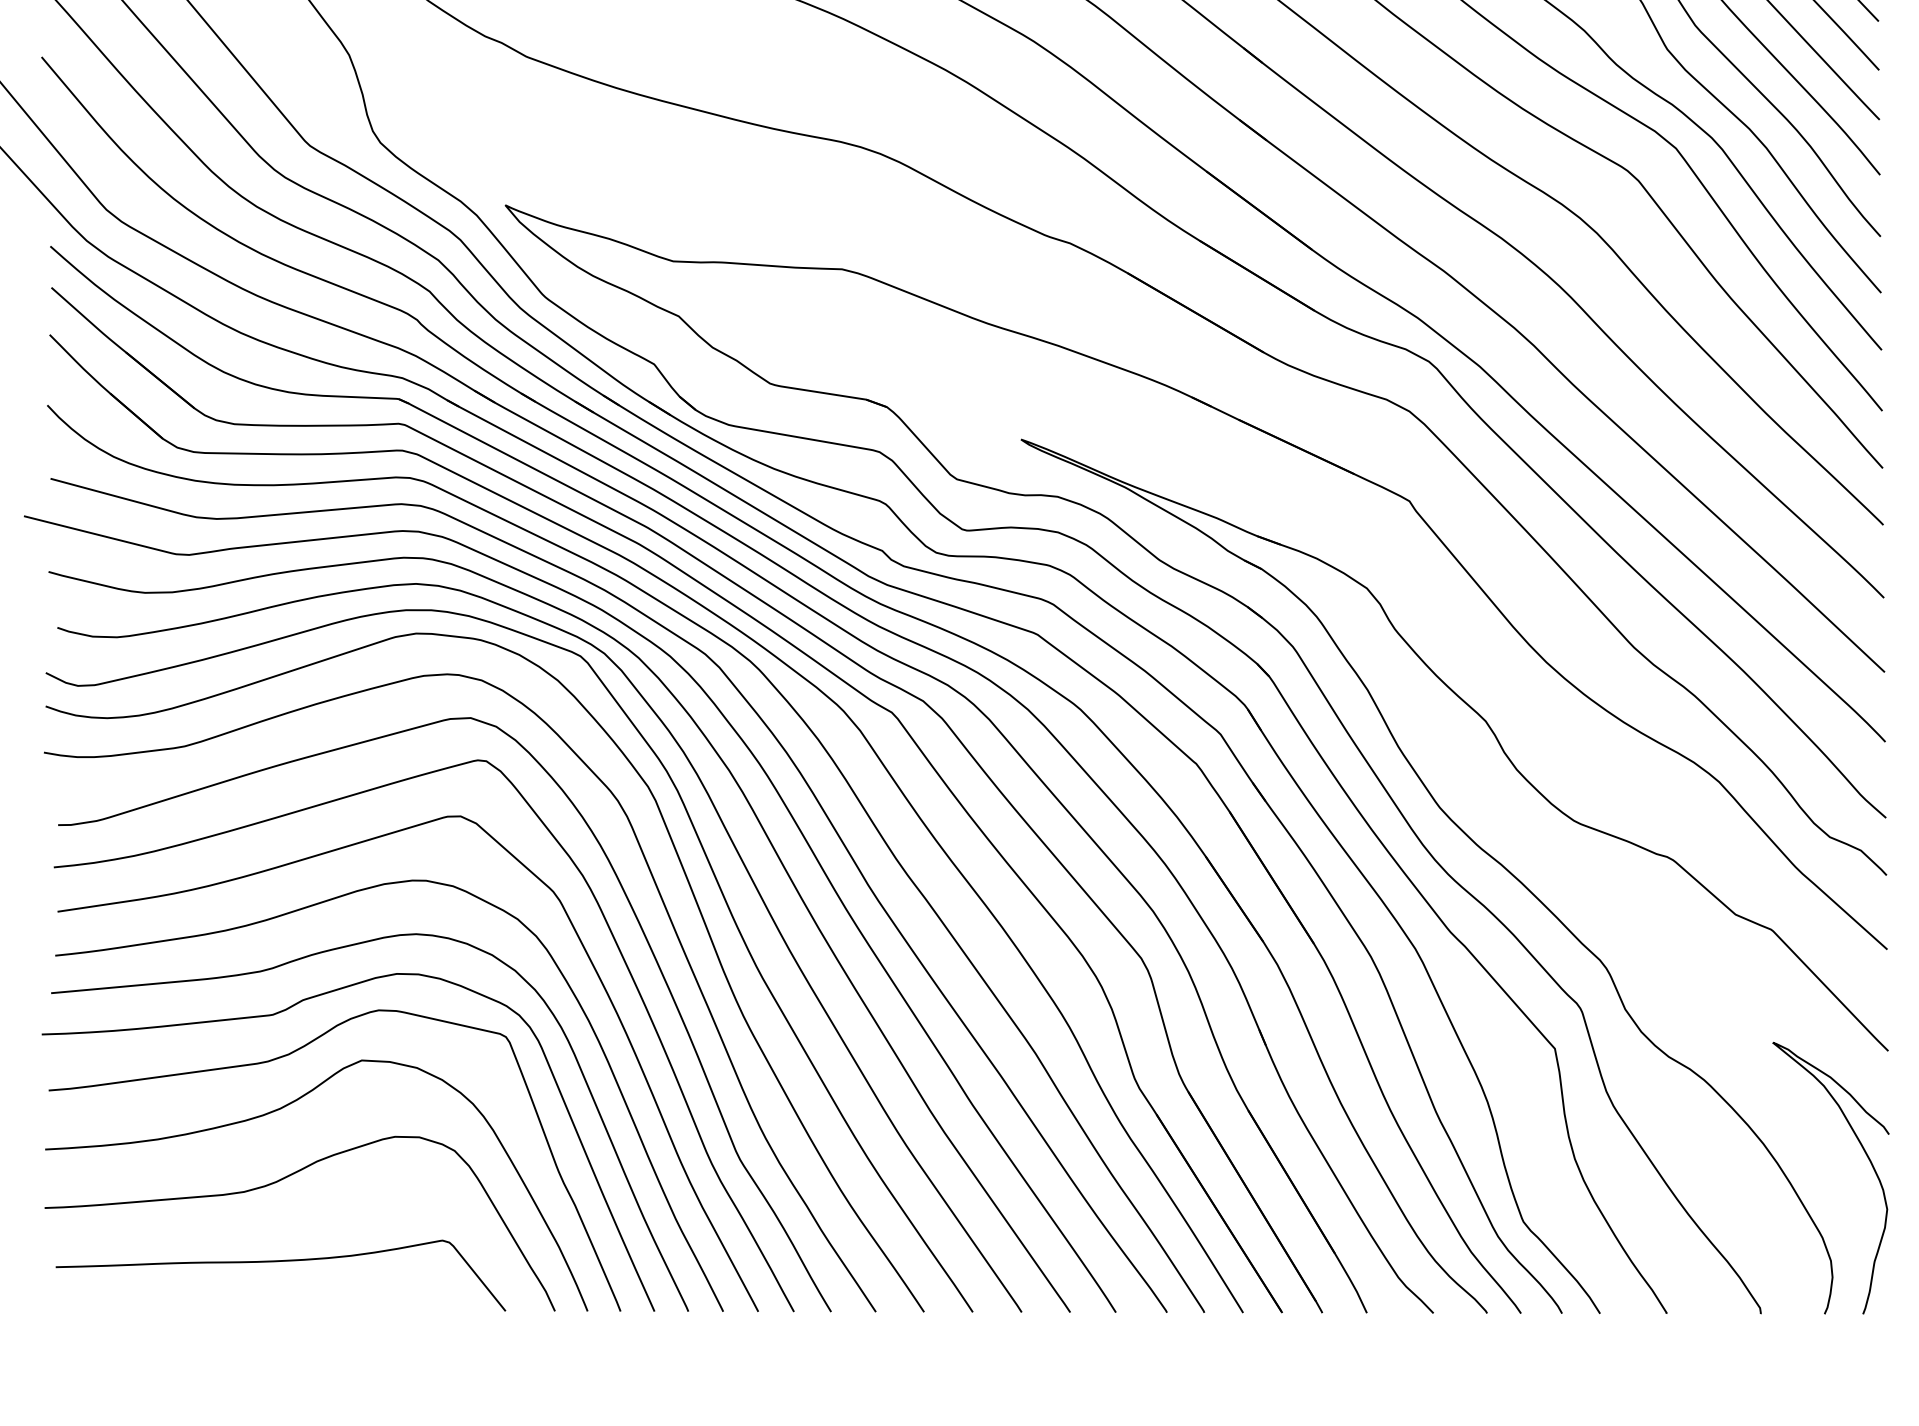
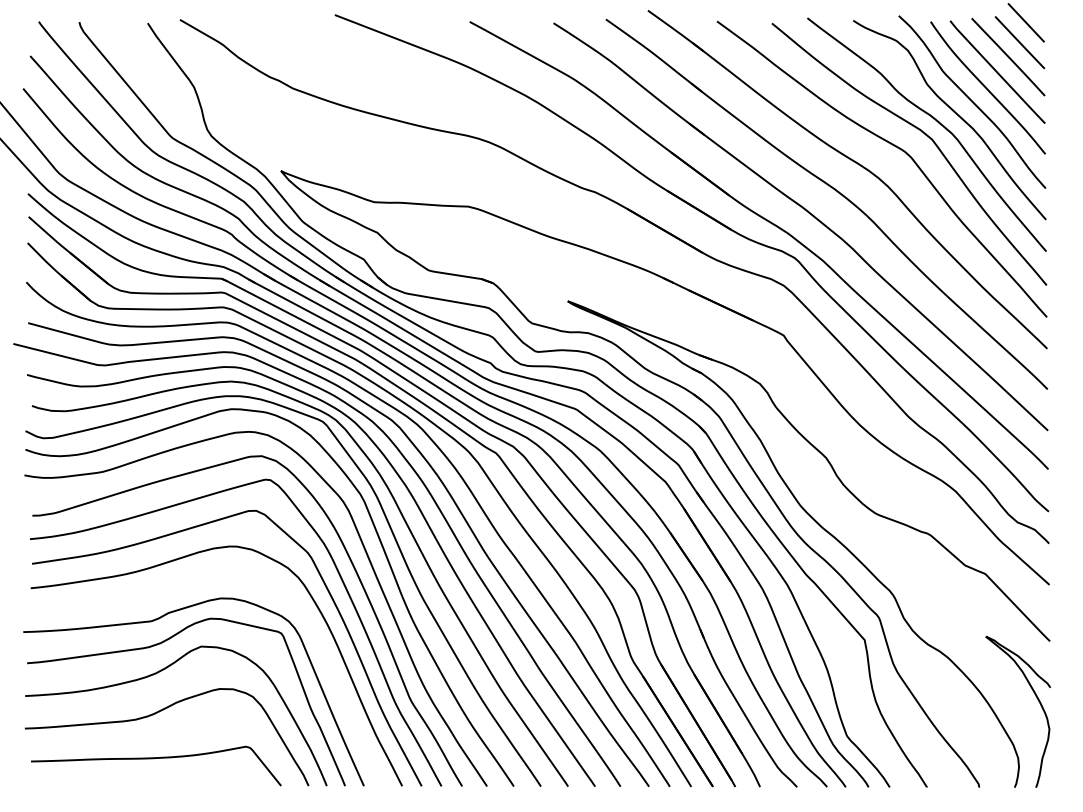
curve: (329, 952) -> (183, 586), removed

